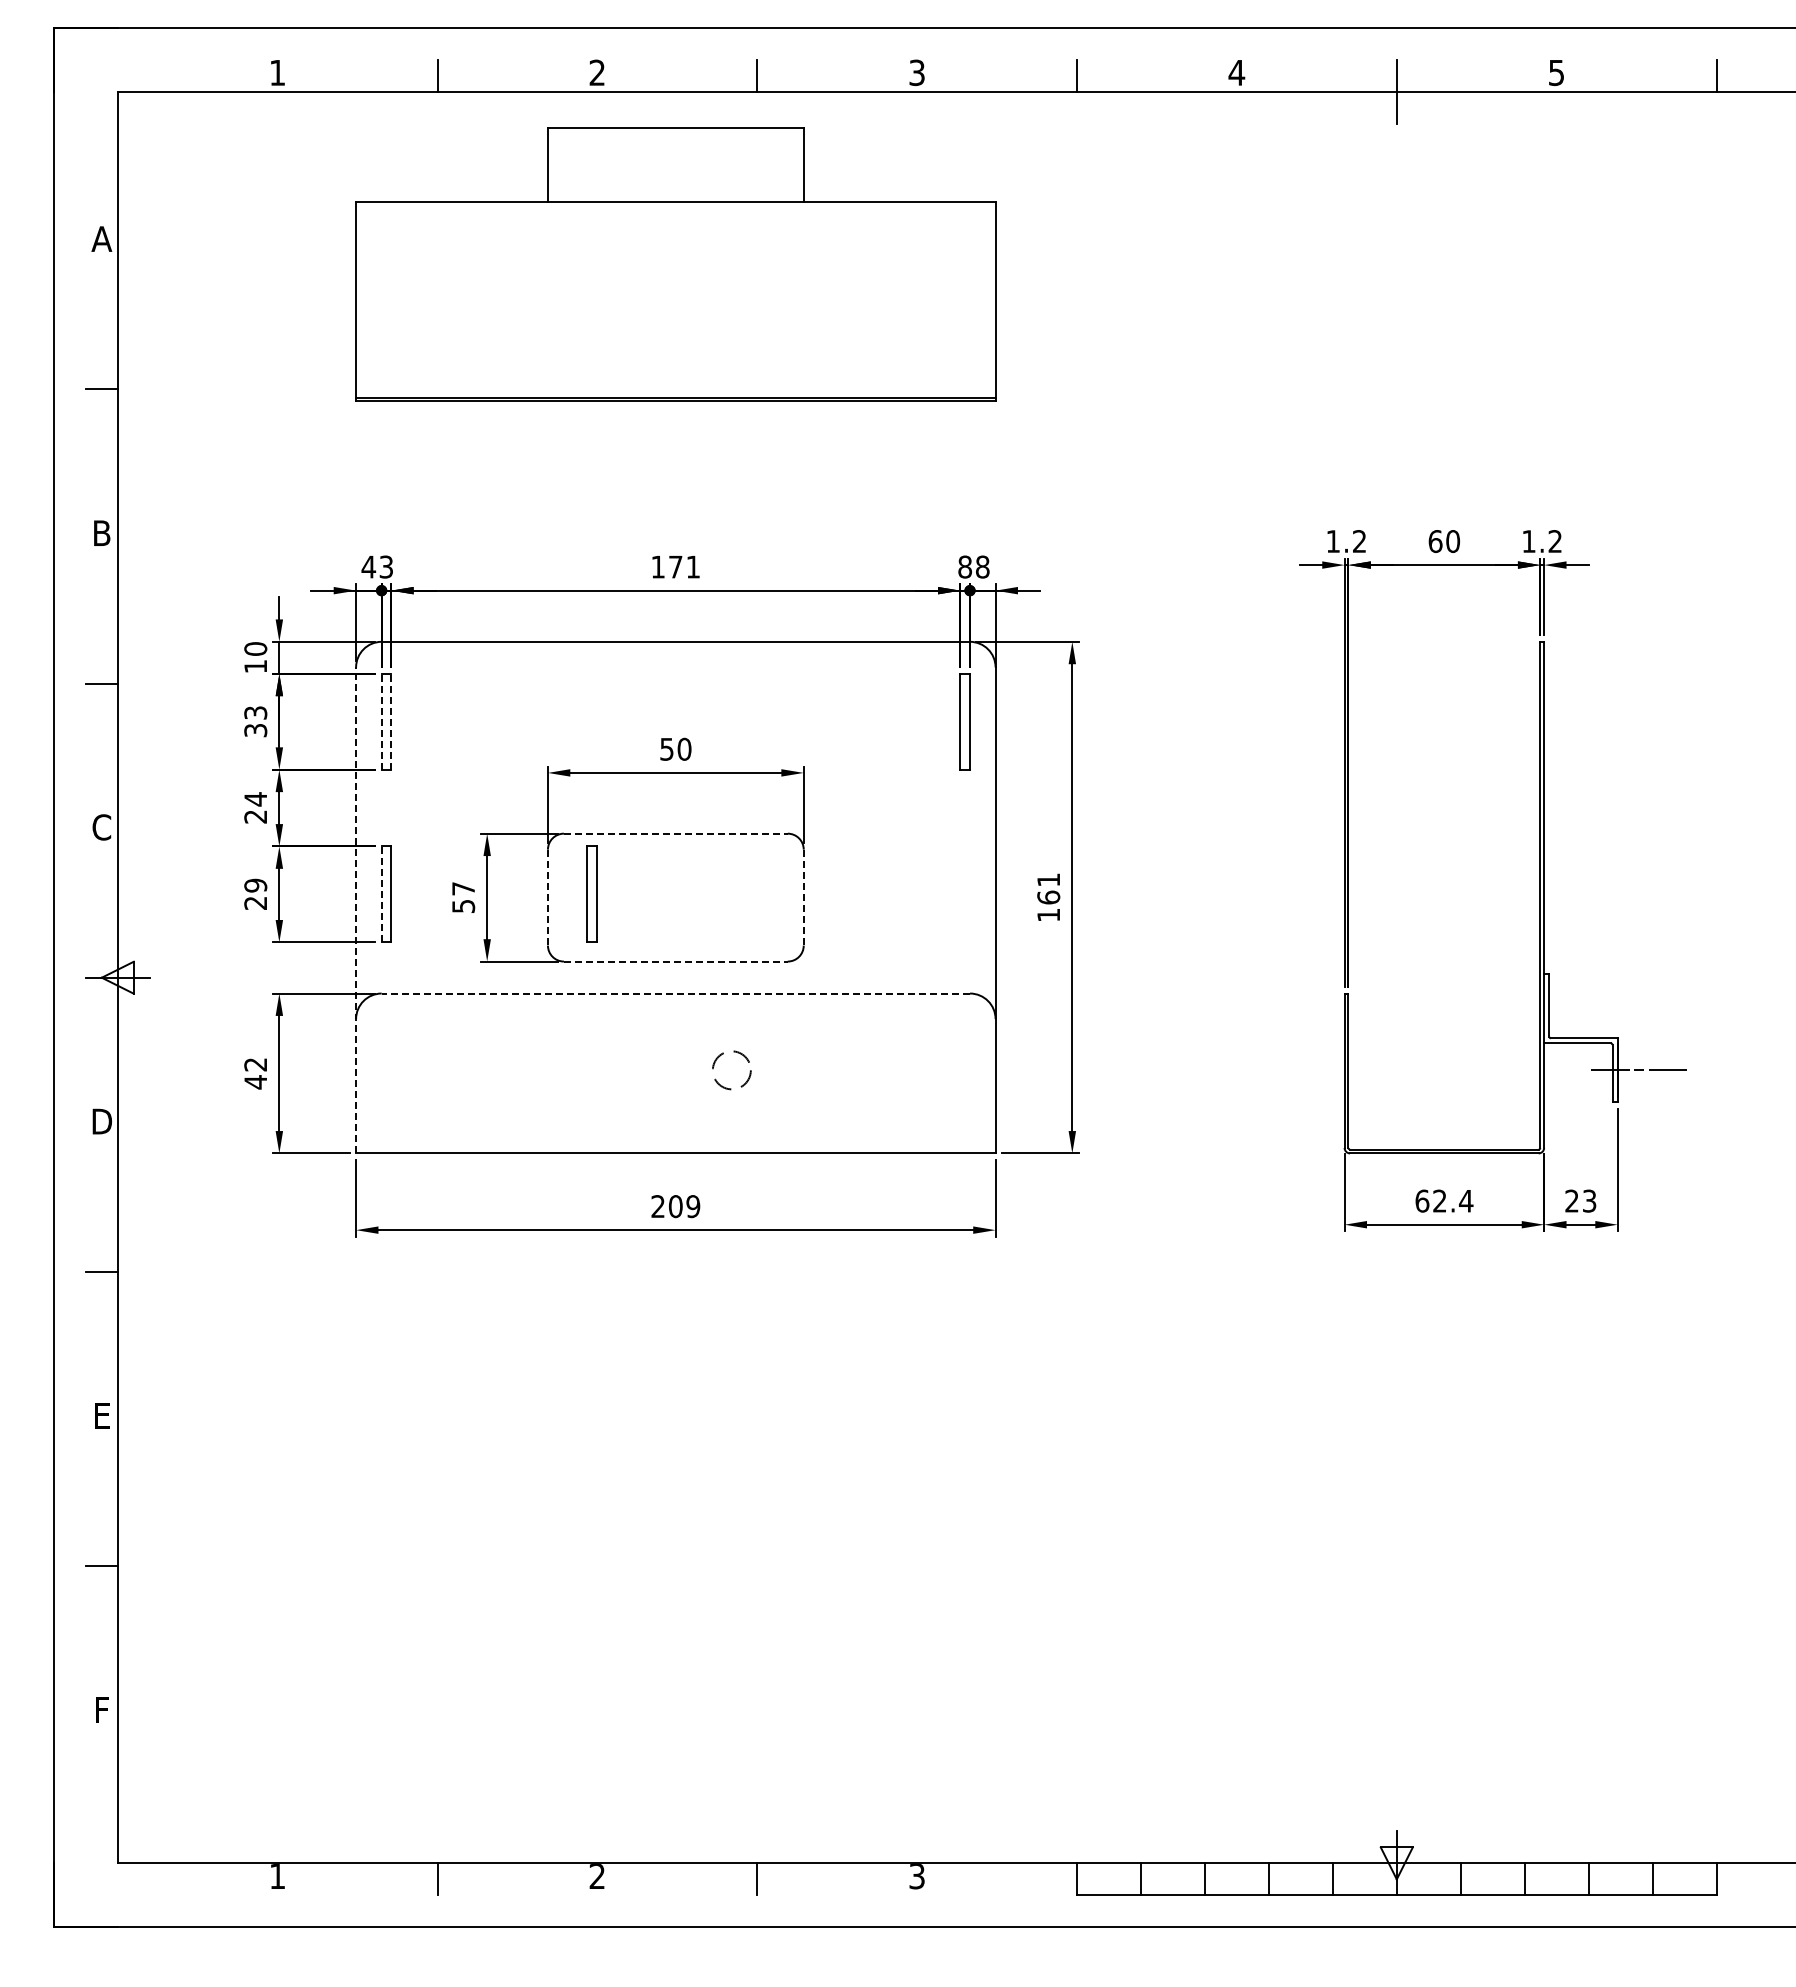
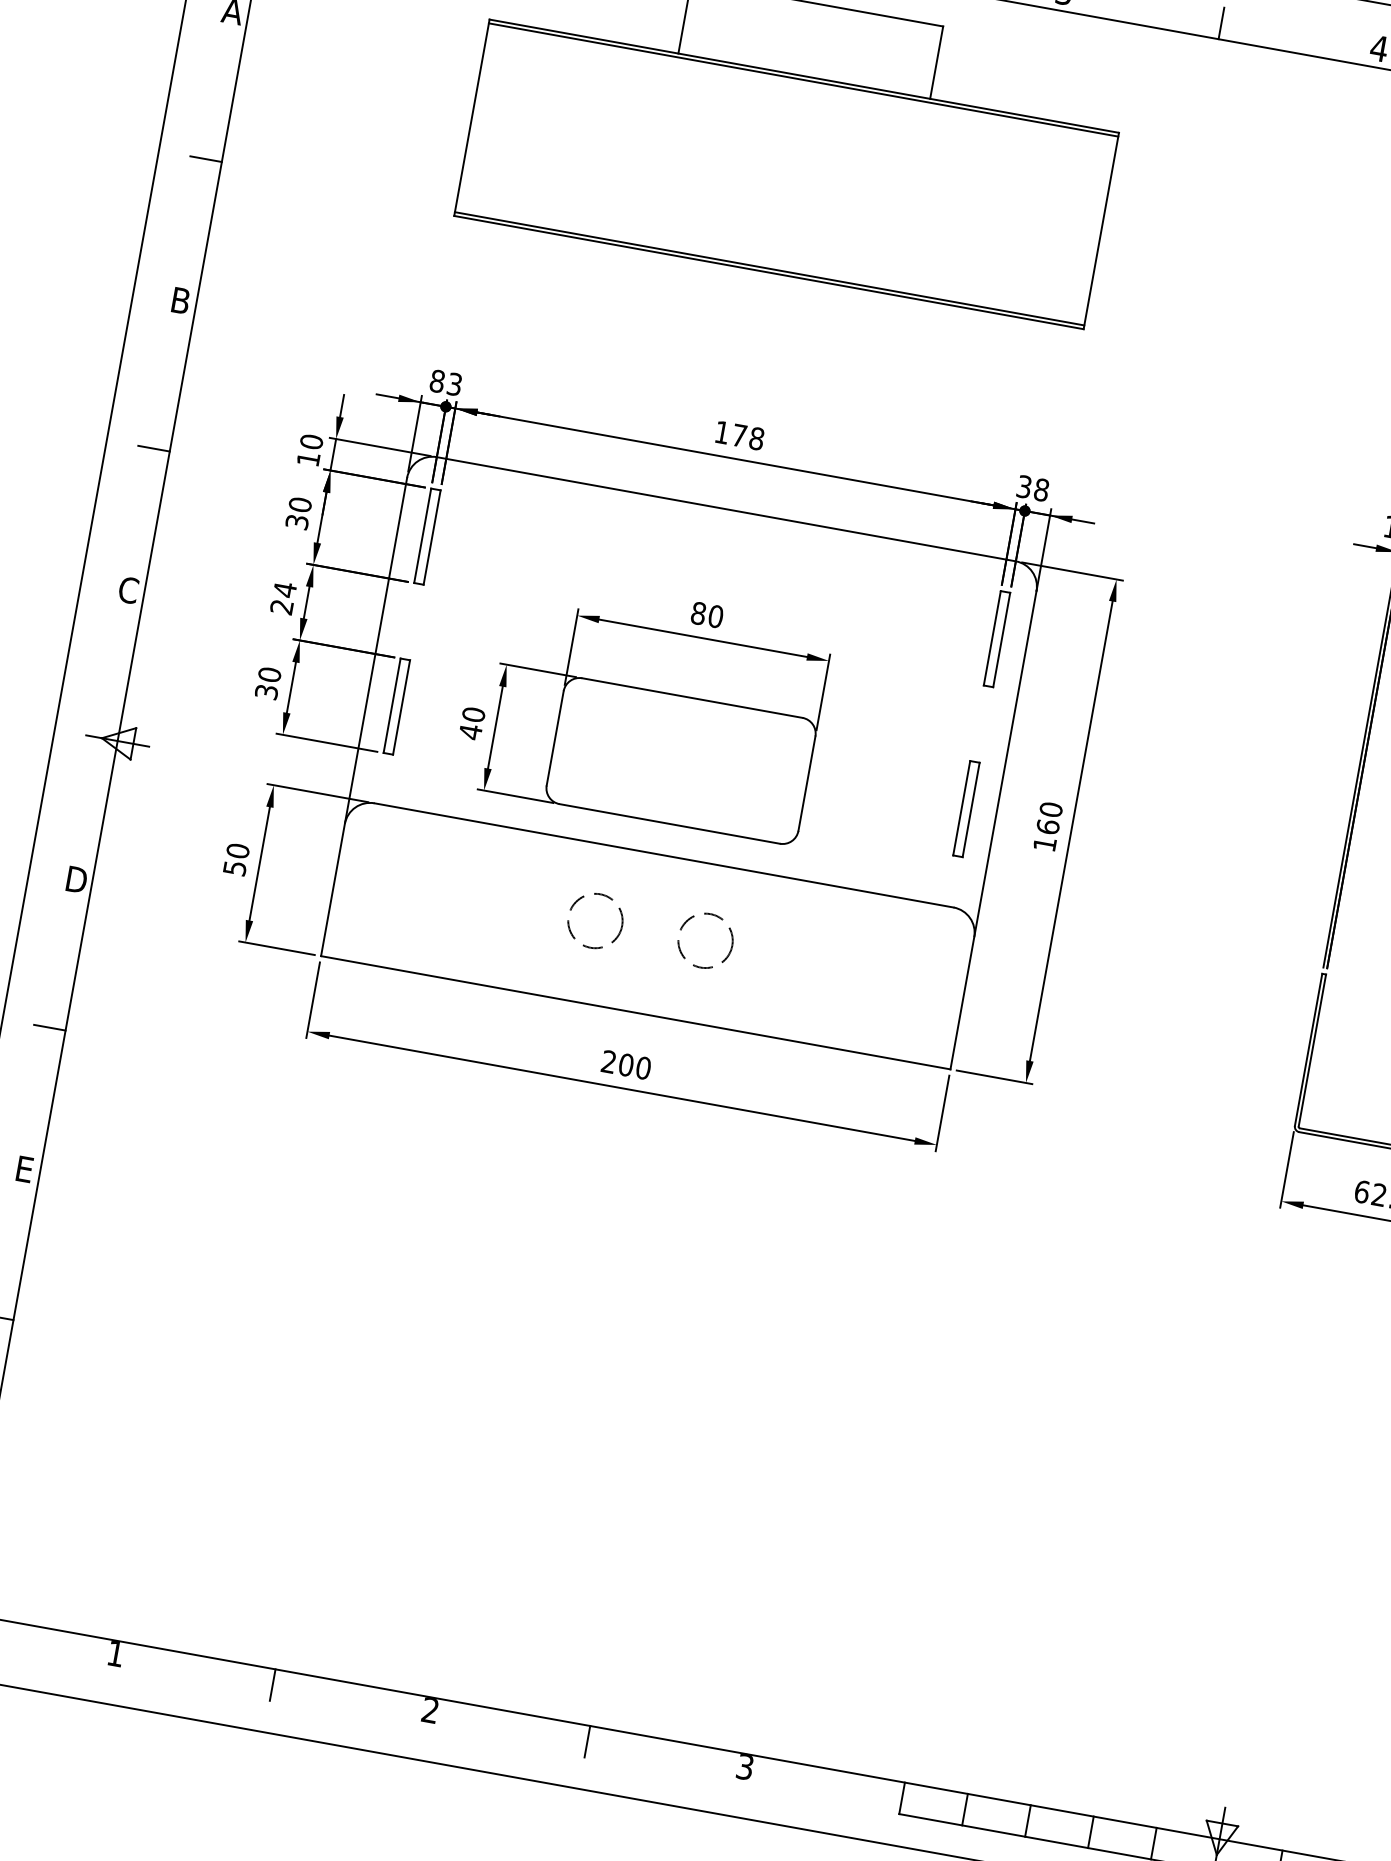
line: (675, 205) -> (803, 79), added
text: (368, 566) -> (437, 380), 4 -> 8
text: (693, 566) -> (757, 438), 171 -> 178
text: (964, 566) -> (1023, 486), 8 -> 3
text: (255, 712) -> (300, 504), 33 -> 30
line: (381, 721) -> (422, 535), dashed -> solid
line: (391, 721) -> (432, 537), dashed -> solid
text: (666, 748) -> (698, 612), 50 -> 80
line: (675, 833) -> (692, 697), dashed -> solid
text: (1048, 879) -> (1051, 809), 161 -> 160
text: (255, 893) -> (268, 682), 29 -> 30
part: (591, 893) -> (965, 808), moved
line: (381, 894) -> (391, 705), dashed -> solid
text: (463, 897) -> (472, 723), 57 -> 40
line: (547, 897) -> (554, 738), dashed -> solid
line: (803, 897) -> (806, 783), dashed -> solid
line: (356, 909) -> (364, 716), dashed -> solid
line: (675, 961) -> (669, 823), dashed -> solid
line: (675, 993) -> (663, 855), dashed -> solid
circle: (619, 1070) -> (595, 921), added
circle: (731, 1070) -> (705, 941), size x1.43
text: (255, 1073) -> (236, 859), 42 -> 50
text: (693, 1206) -> (643, 1068), 209 -> 200

